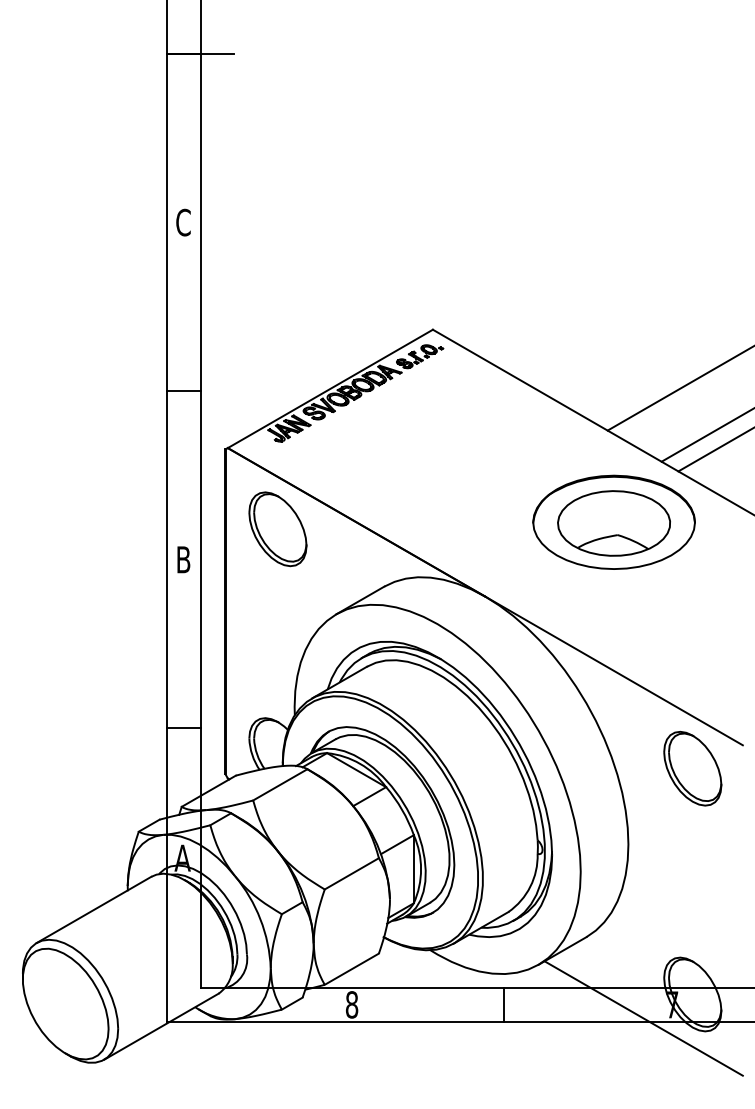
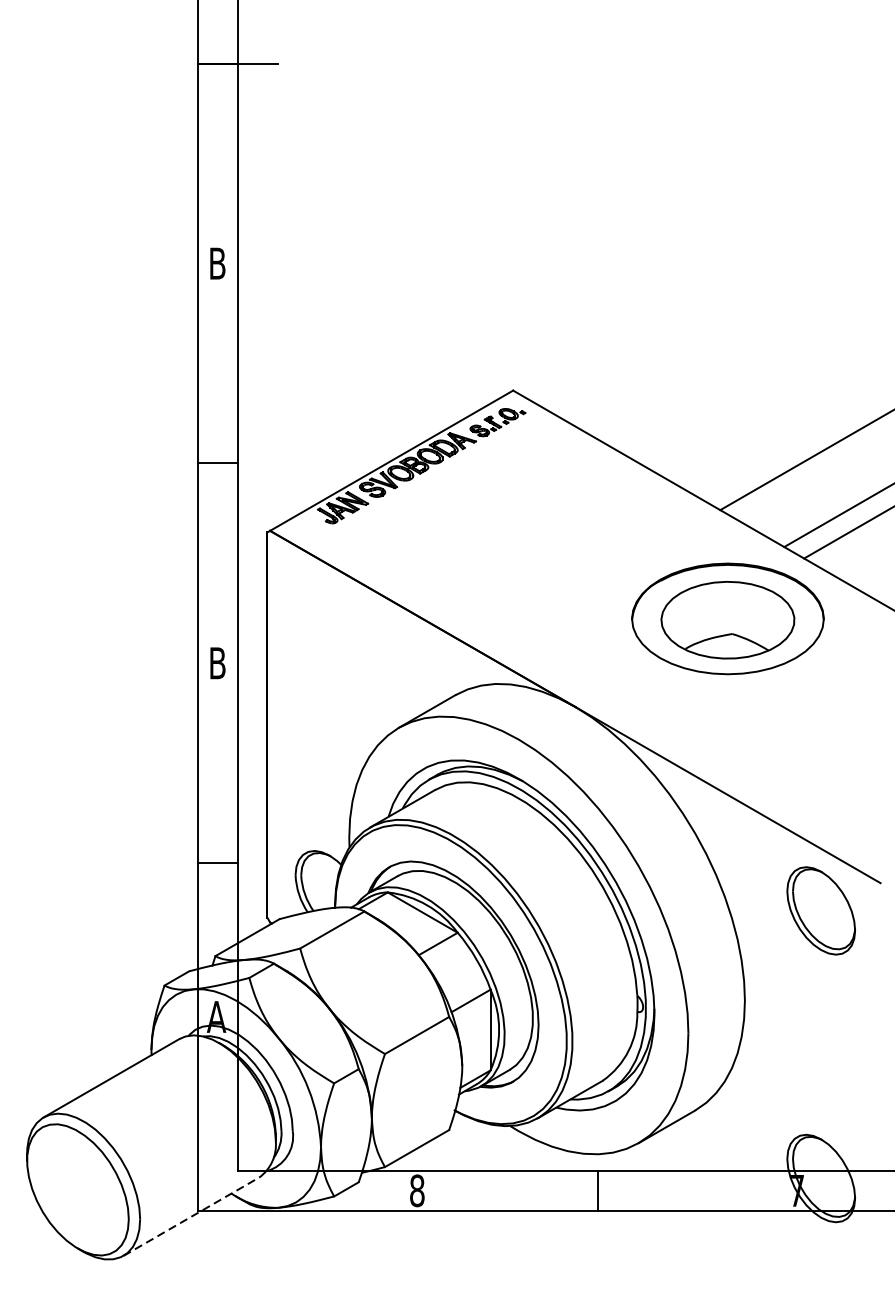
text: (183, 222) -> (217, 263), C -> B
part: (277, 529) -> (328, 627), removed
line: (643, 1018) -> (762, 1206), removed
line: (161, 1026) -> (191, 1216), solid -> dashed

